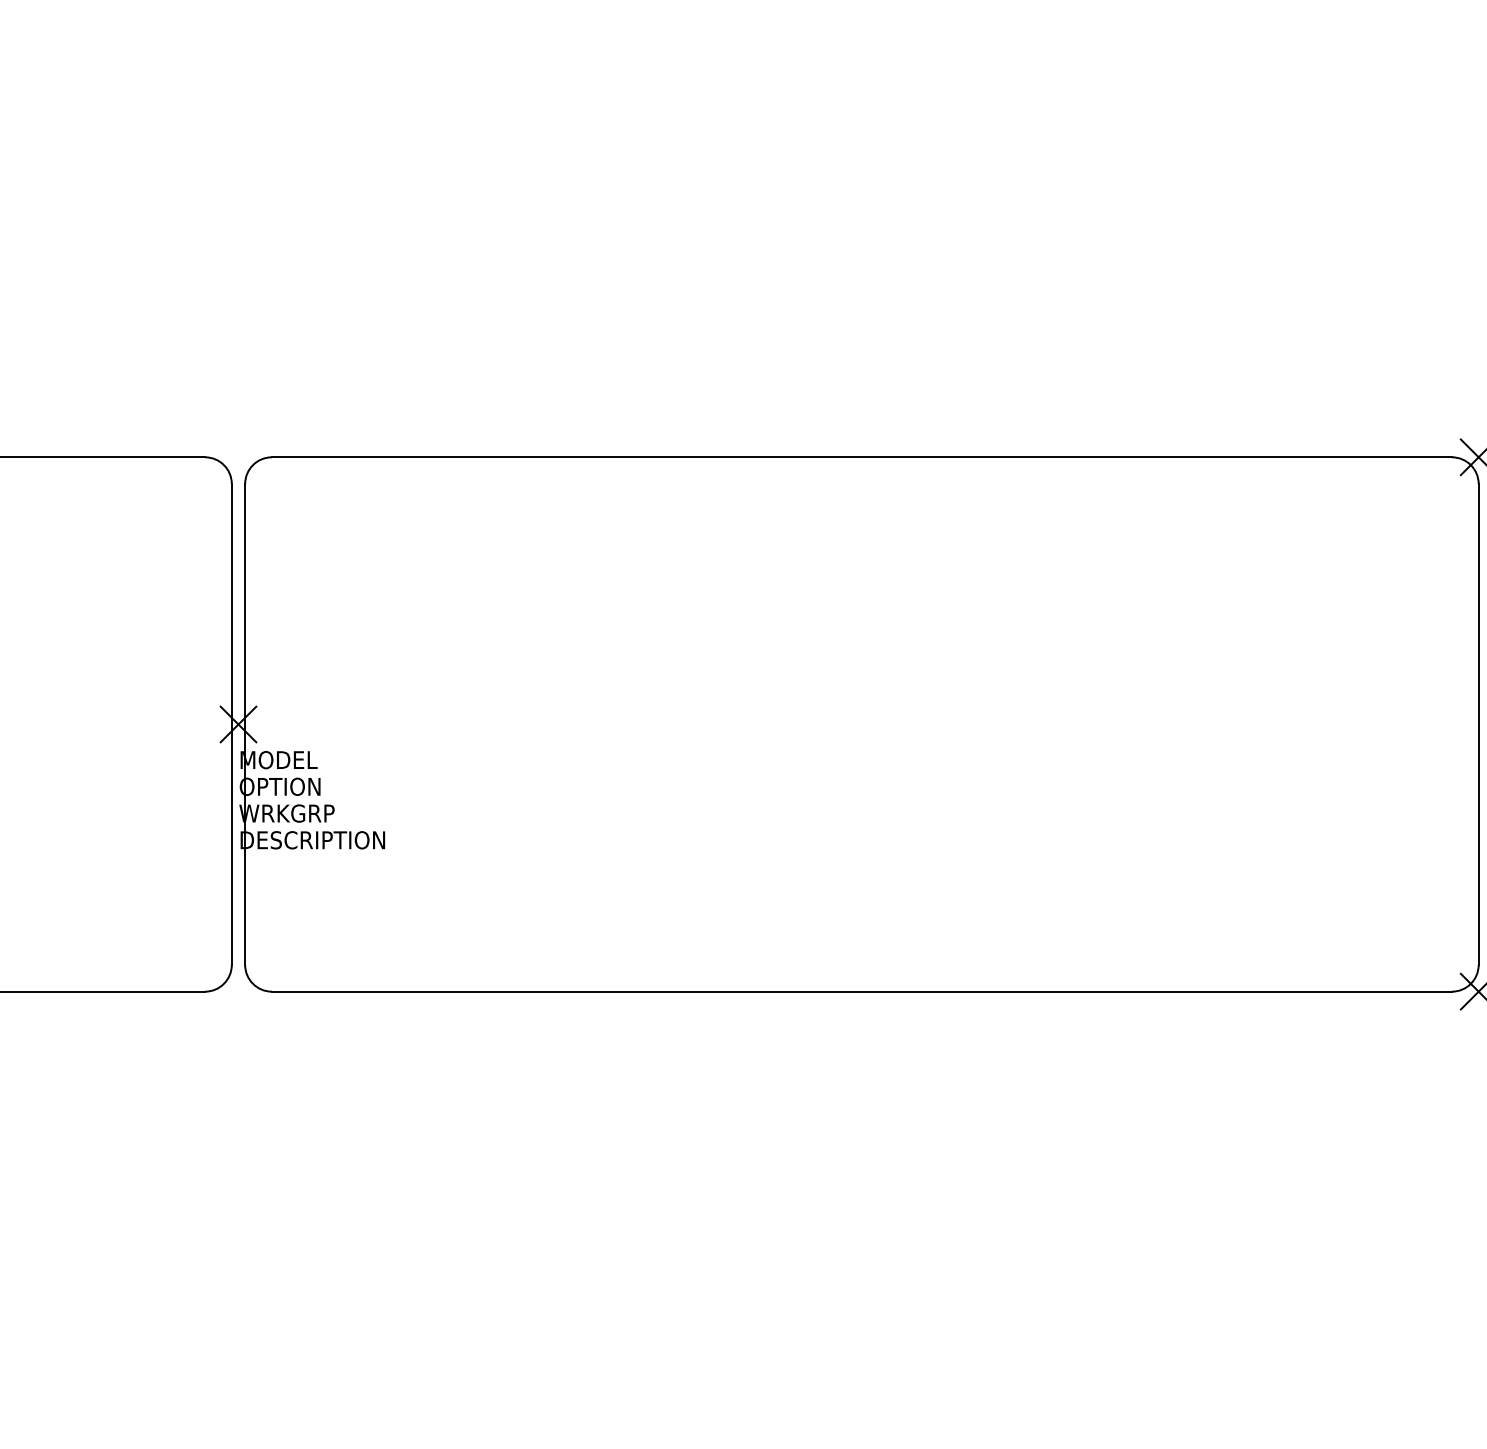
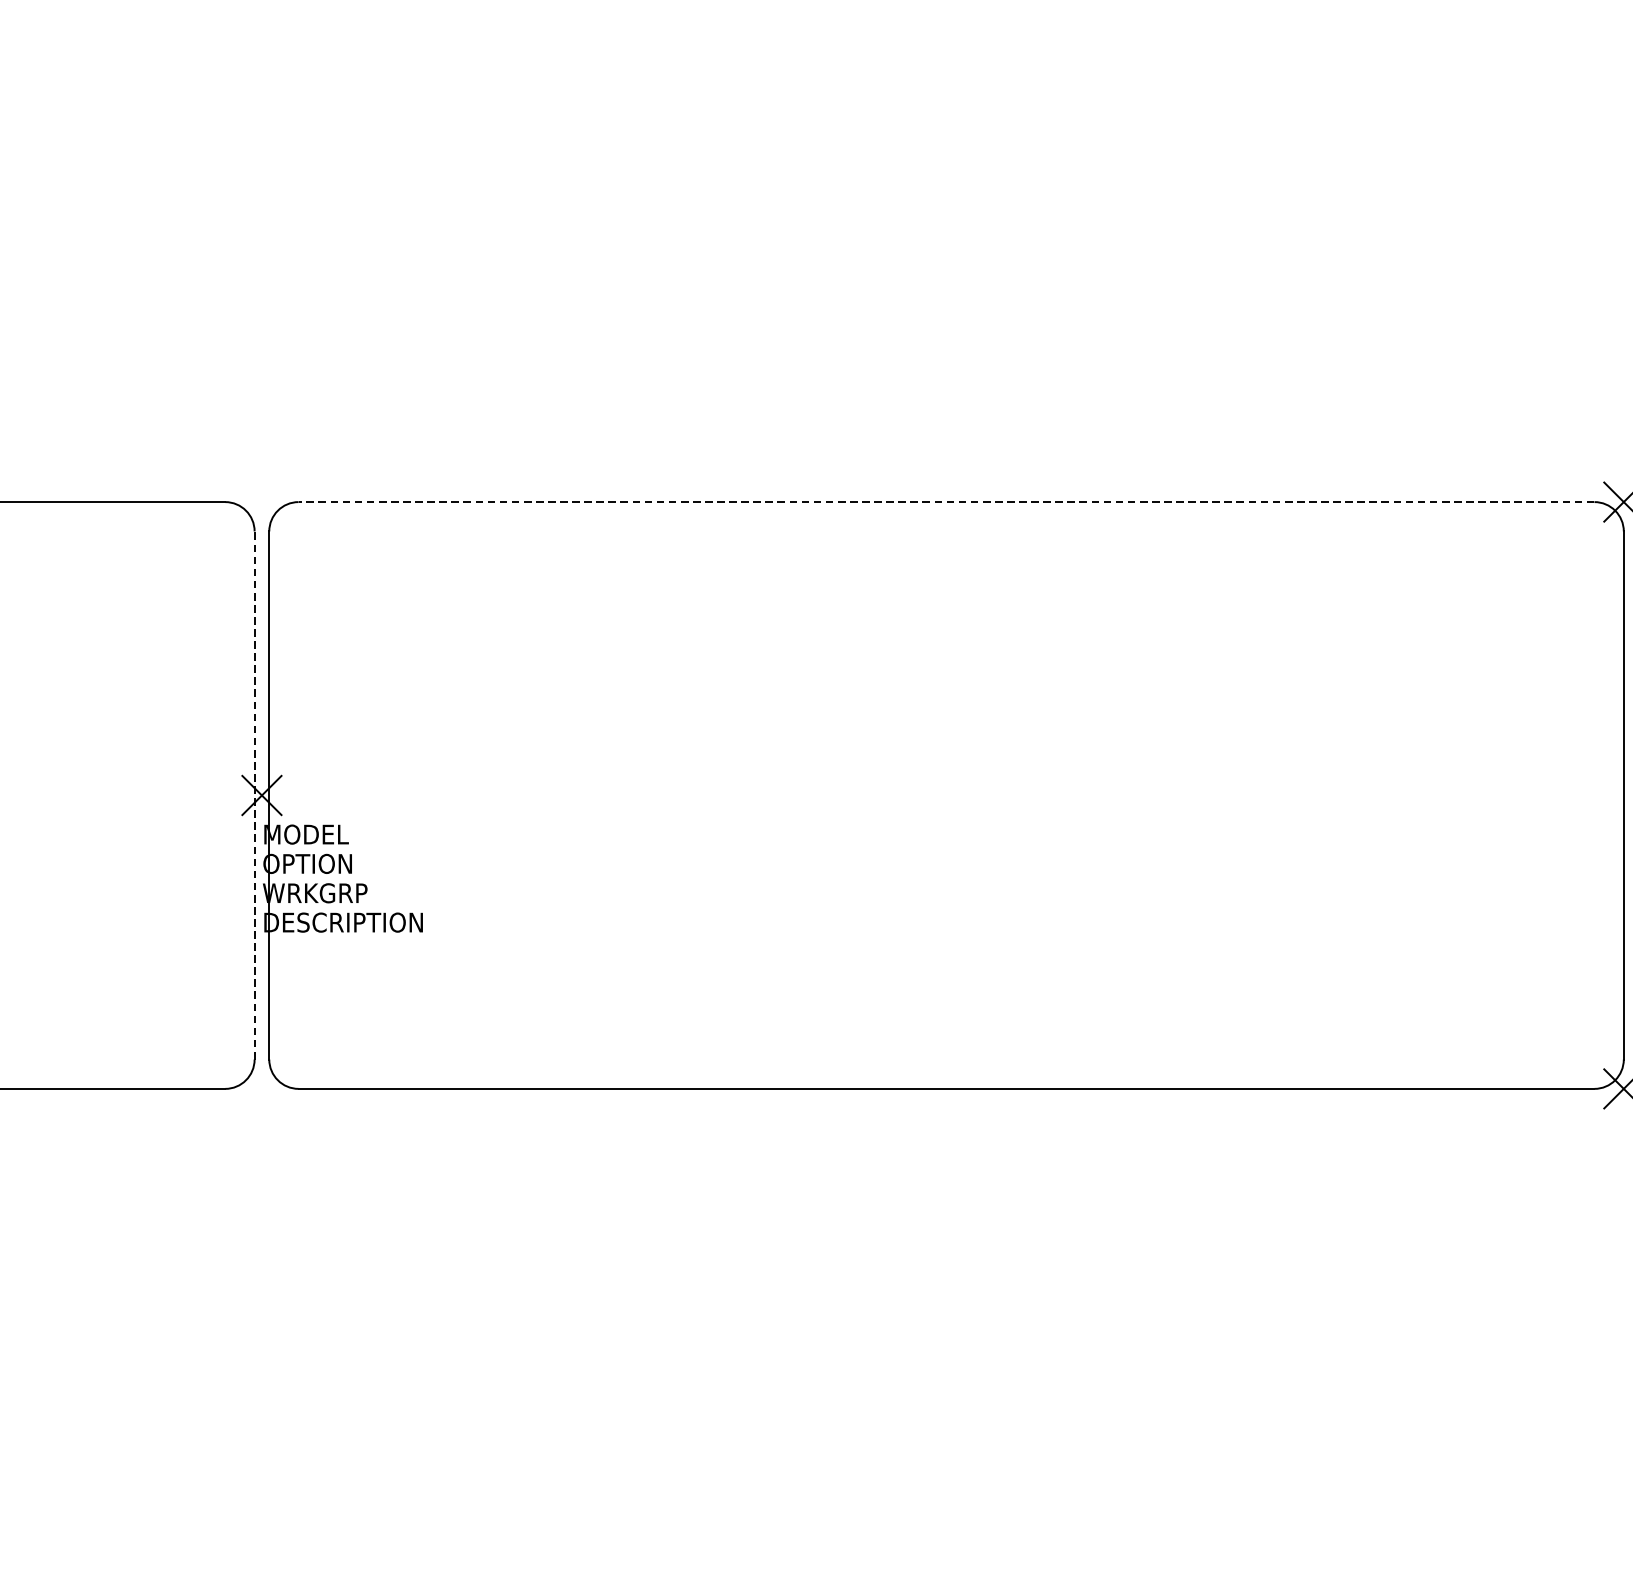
line: (861, 457) -> (946, 502), solid -> dashed
line: (231, 724) -> (254, 795), solid -> dashed

